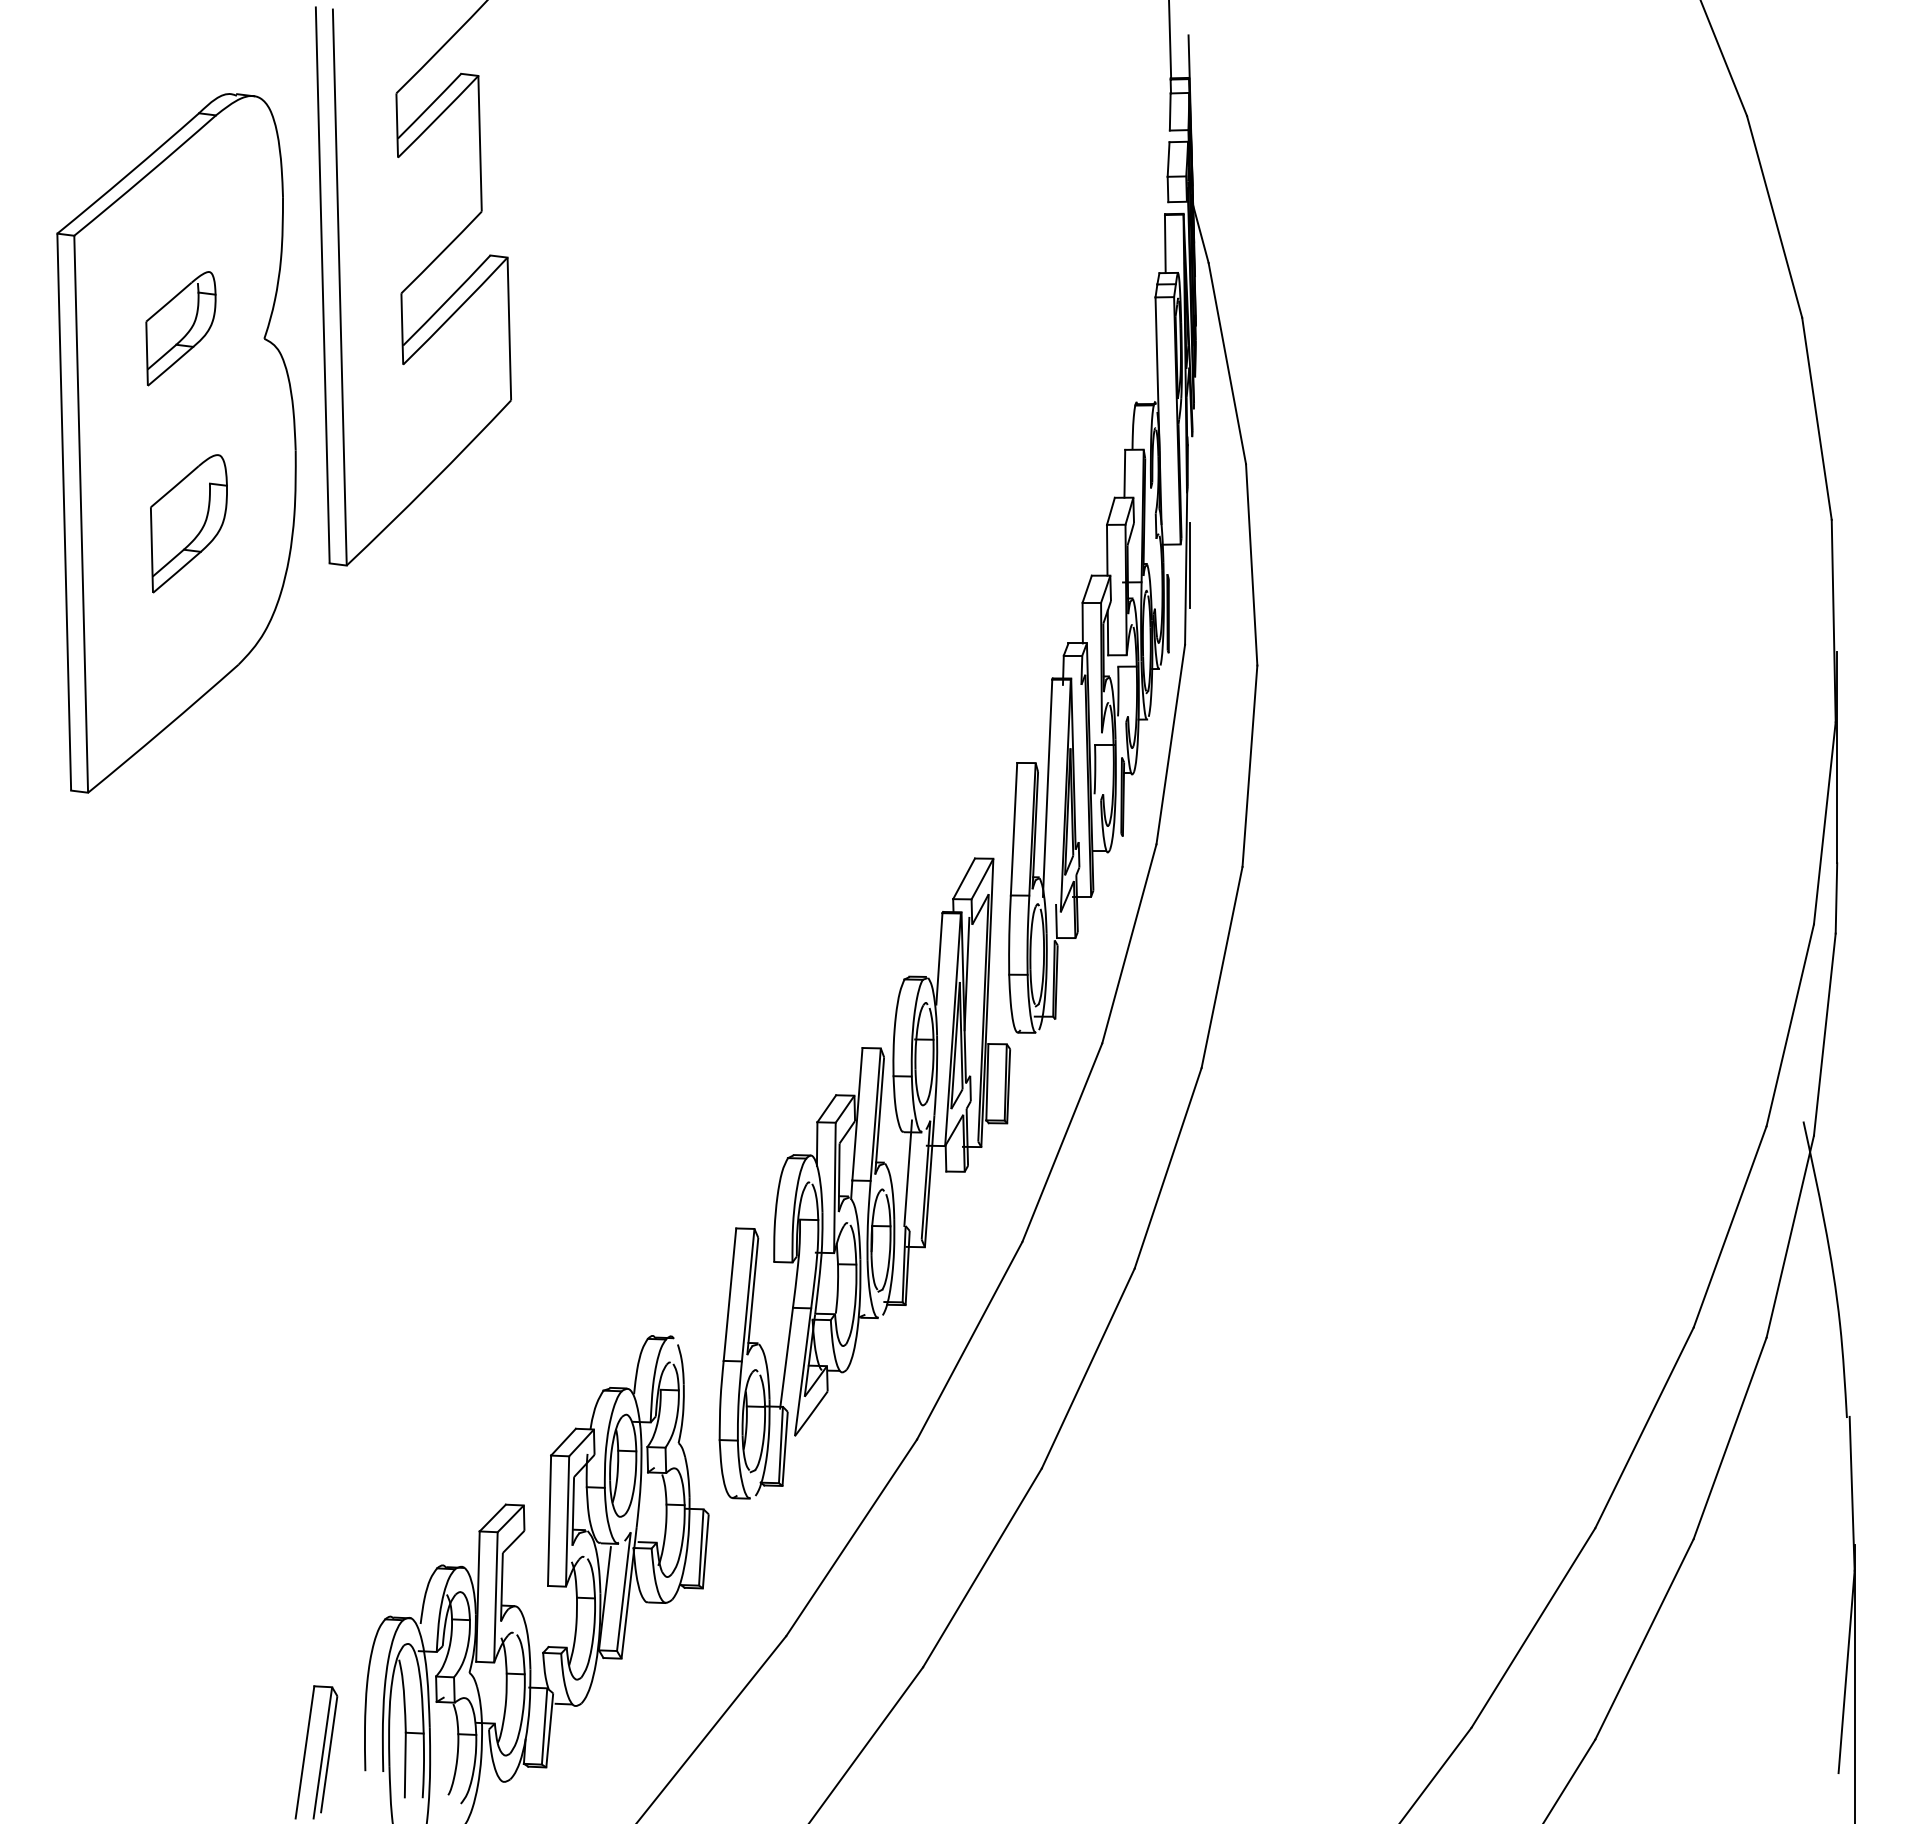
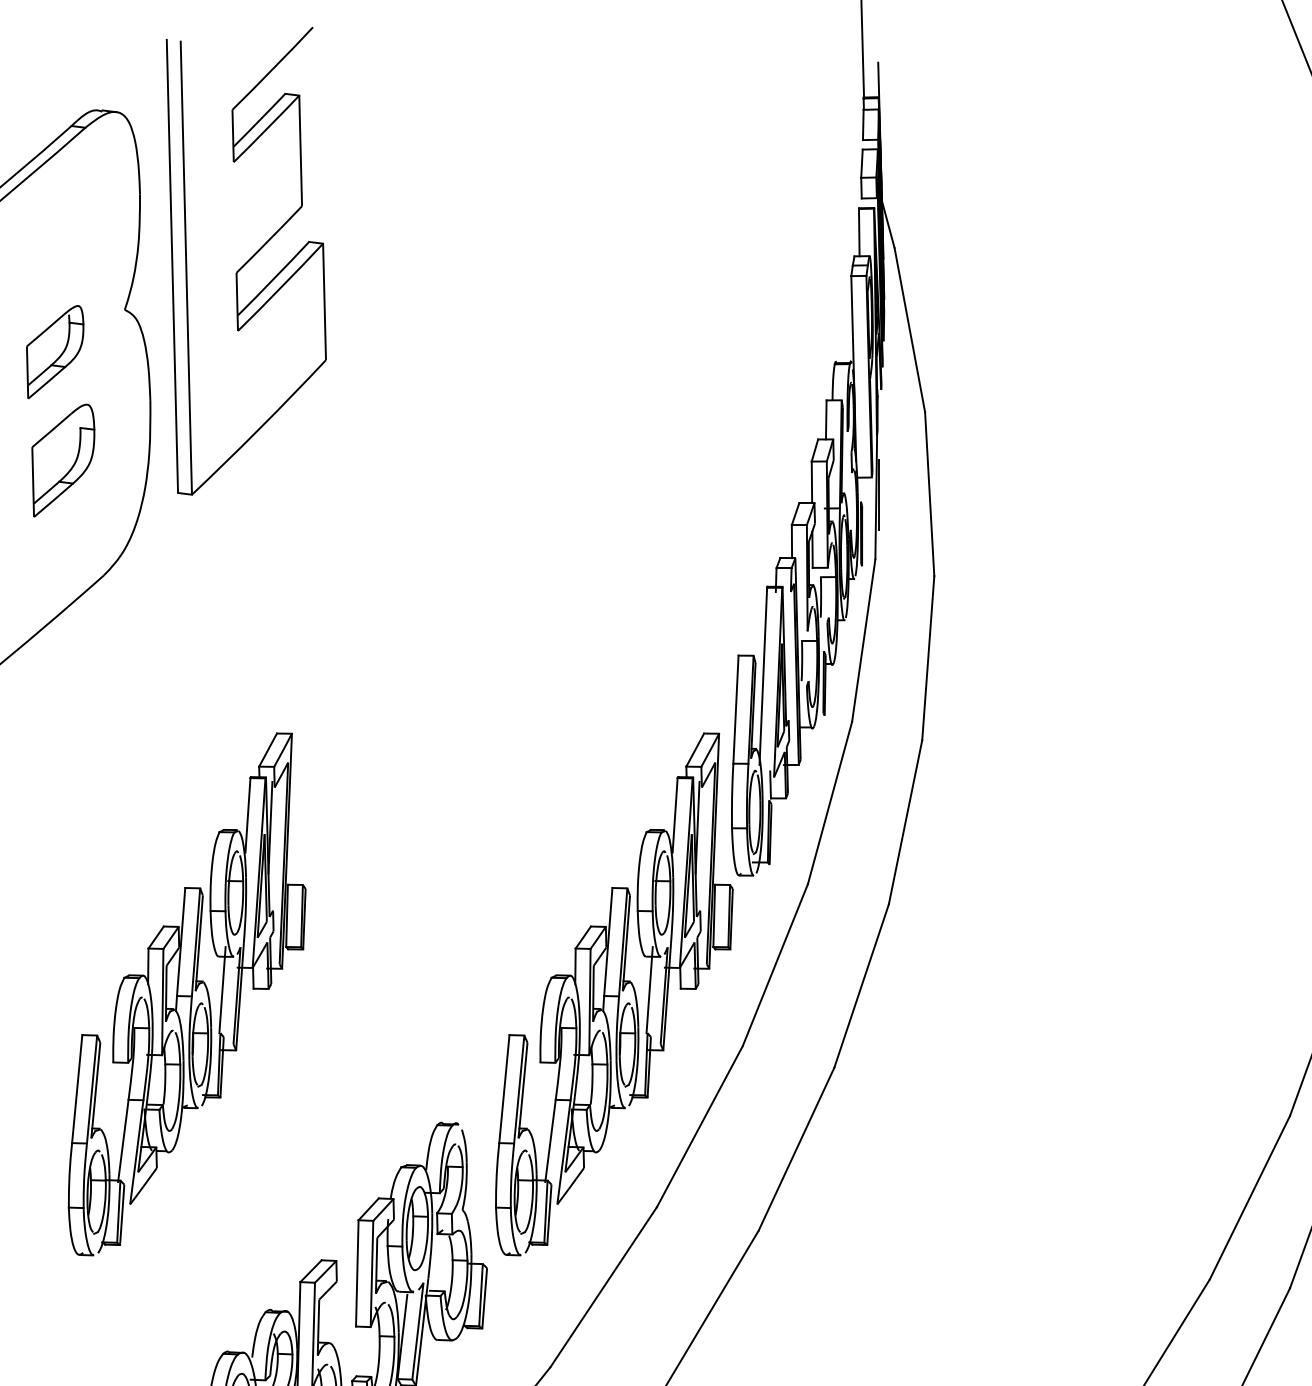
part: (180, 328) -> (54, 352), moved
part: (340, 1178) -> (186, 994), added

